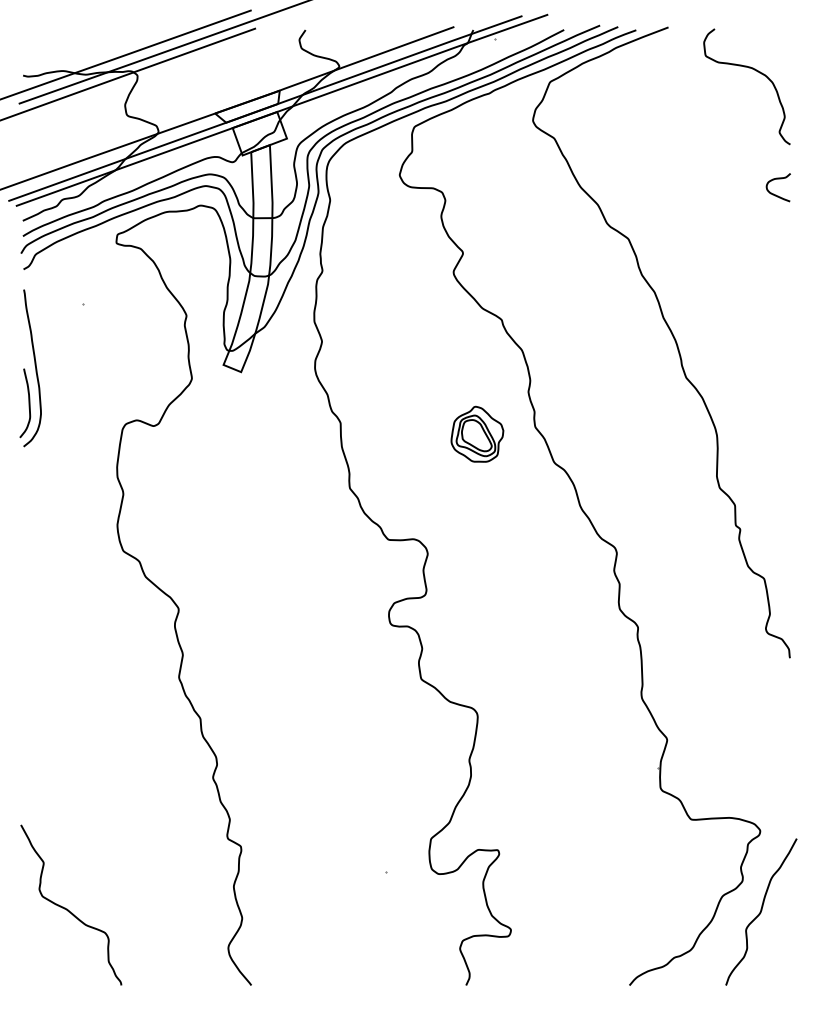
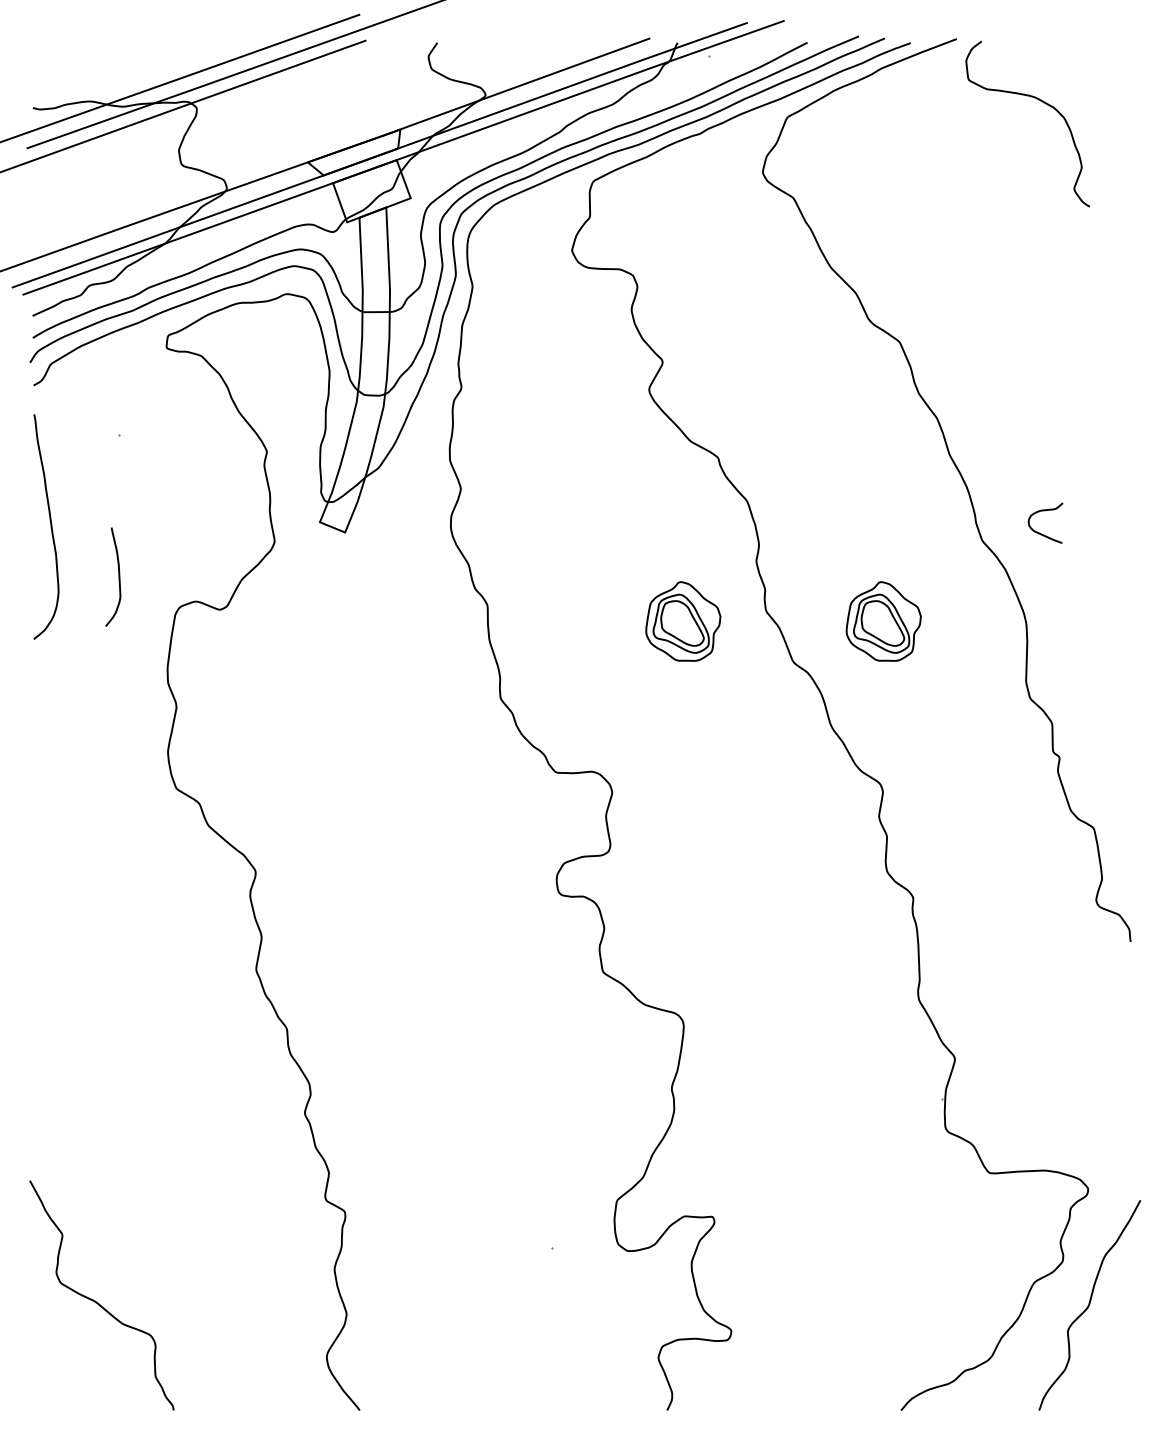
curve: (757, 72) -> (1042, 103), moved
curve: (776, 194) -> (1042, 533), moved
curve: (28, 403) -> (117, 577), moved
part: (617, 433) -> (883, 620), added

